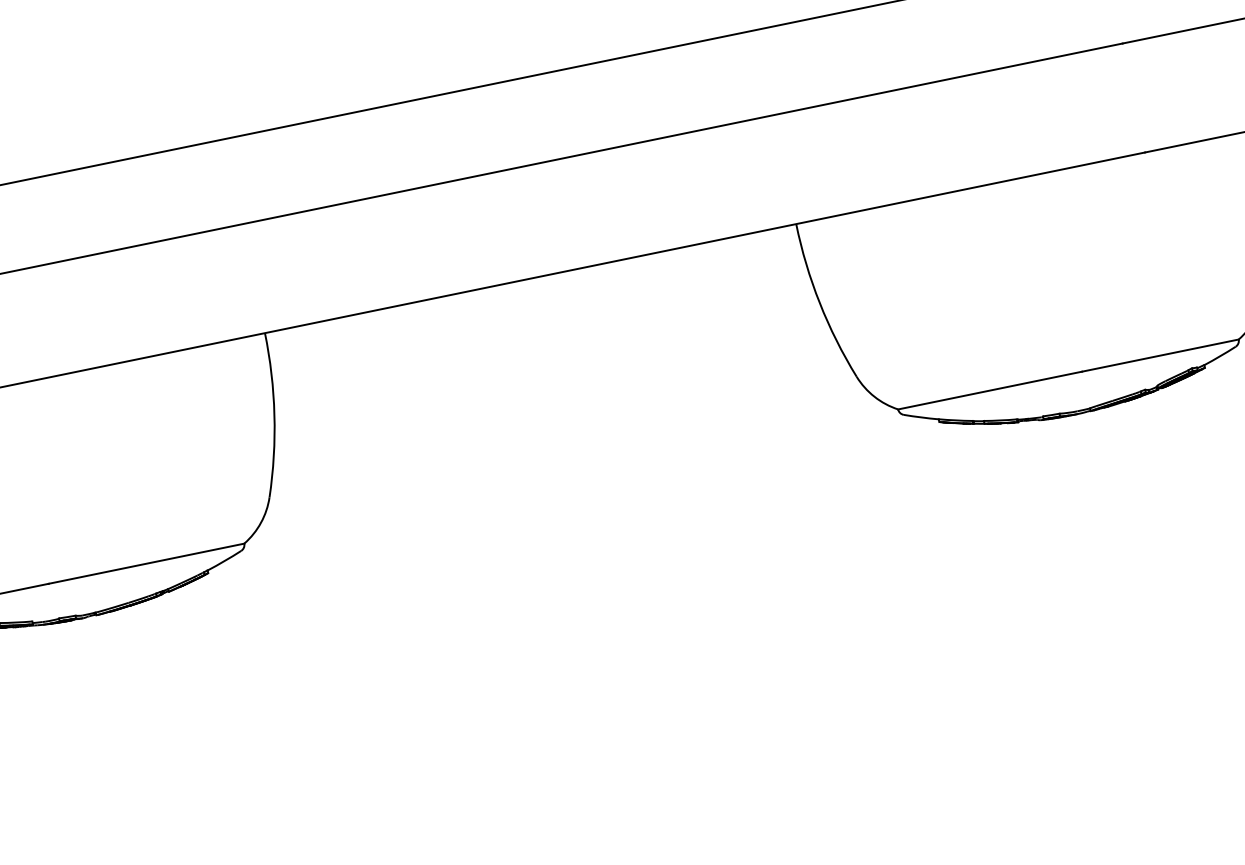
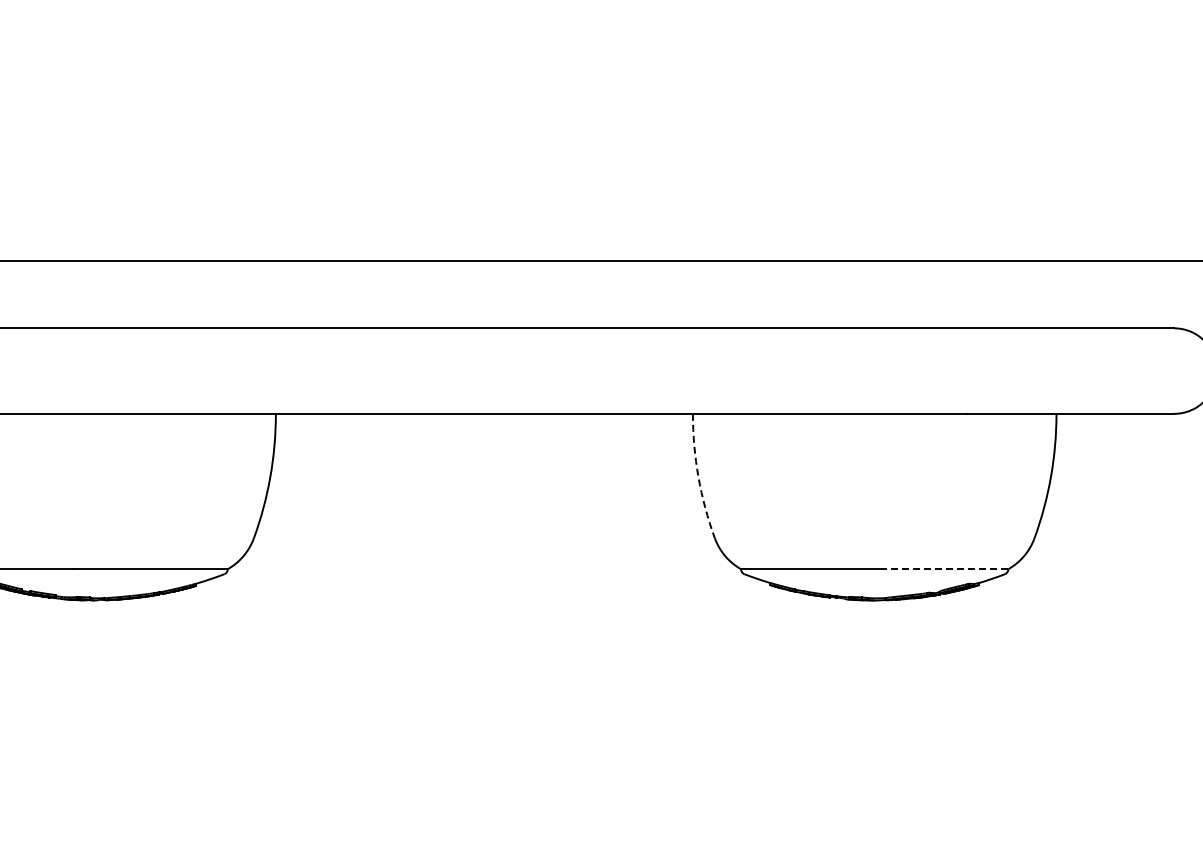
arc: (819, 303) -> (698, 477), solid -> dashed
line: (1159, 356) -> (946, 569), solid -> dashed

